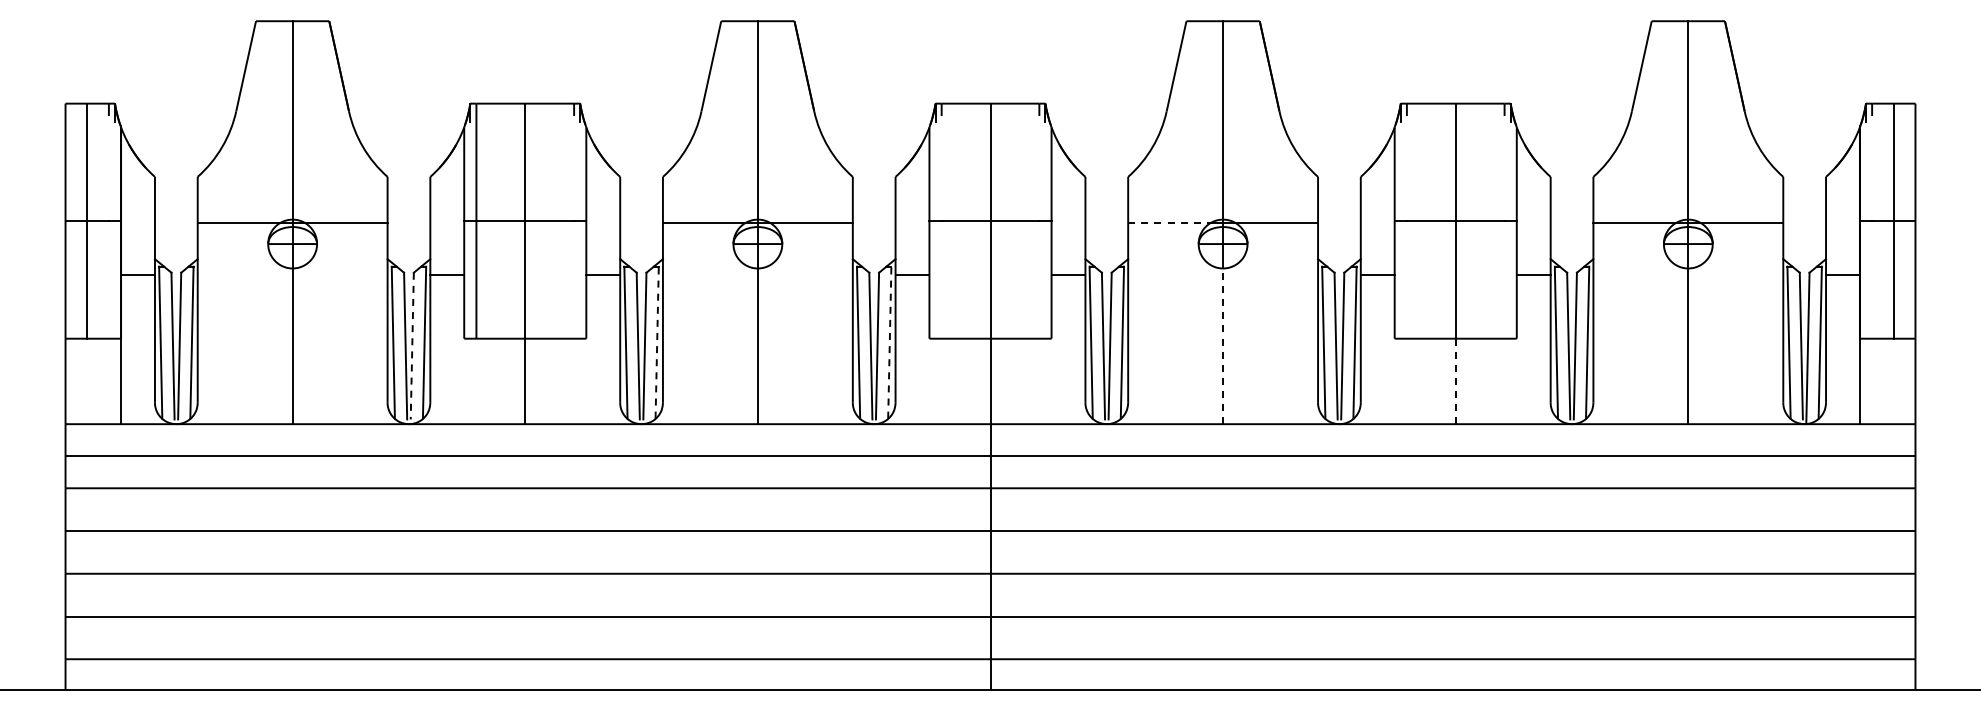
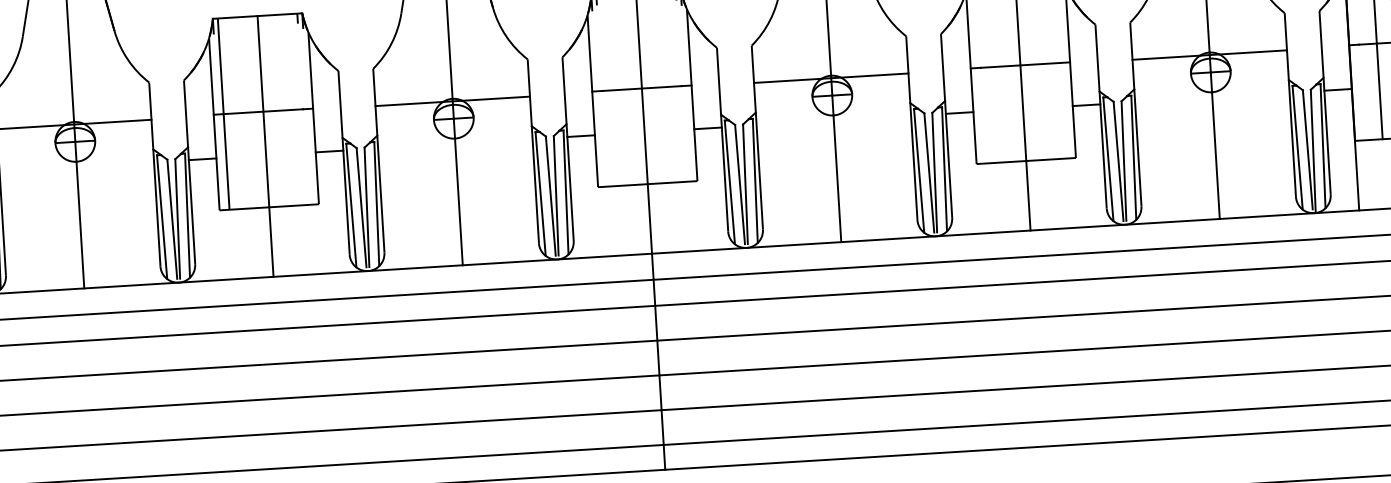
line: (1170, 222) -> (788, 80), dashed -> solid
line: (657, 342) -> (377, 203), dashed -> solid
line: (889, 342) -> (565, 192), dashed -> solid
line: (412, 346) -> (177, 219), dashed -> solid
line: (1223, 346) -> (837, 178), dashed -> solid
line: (1455, 381) -> (1028, 195), dashed -> solid

